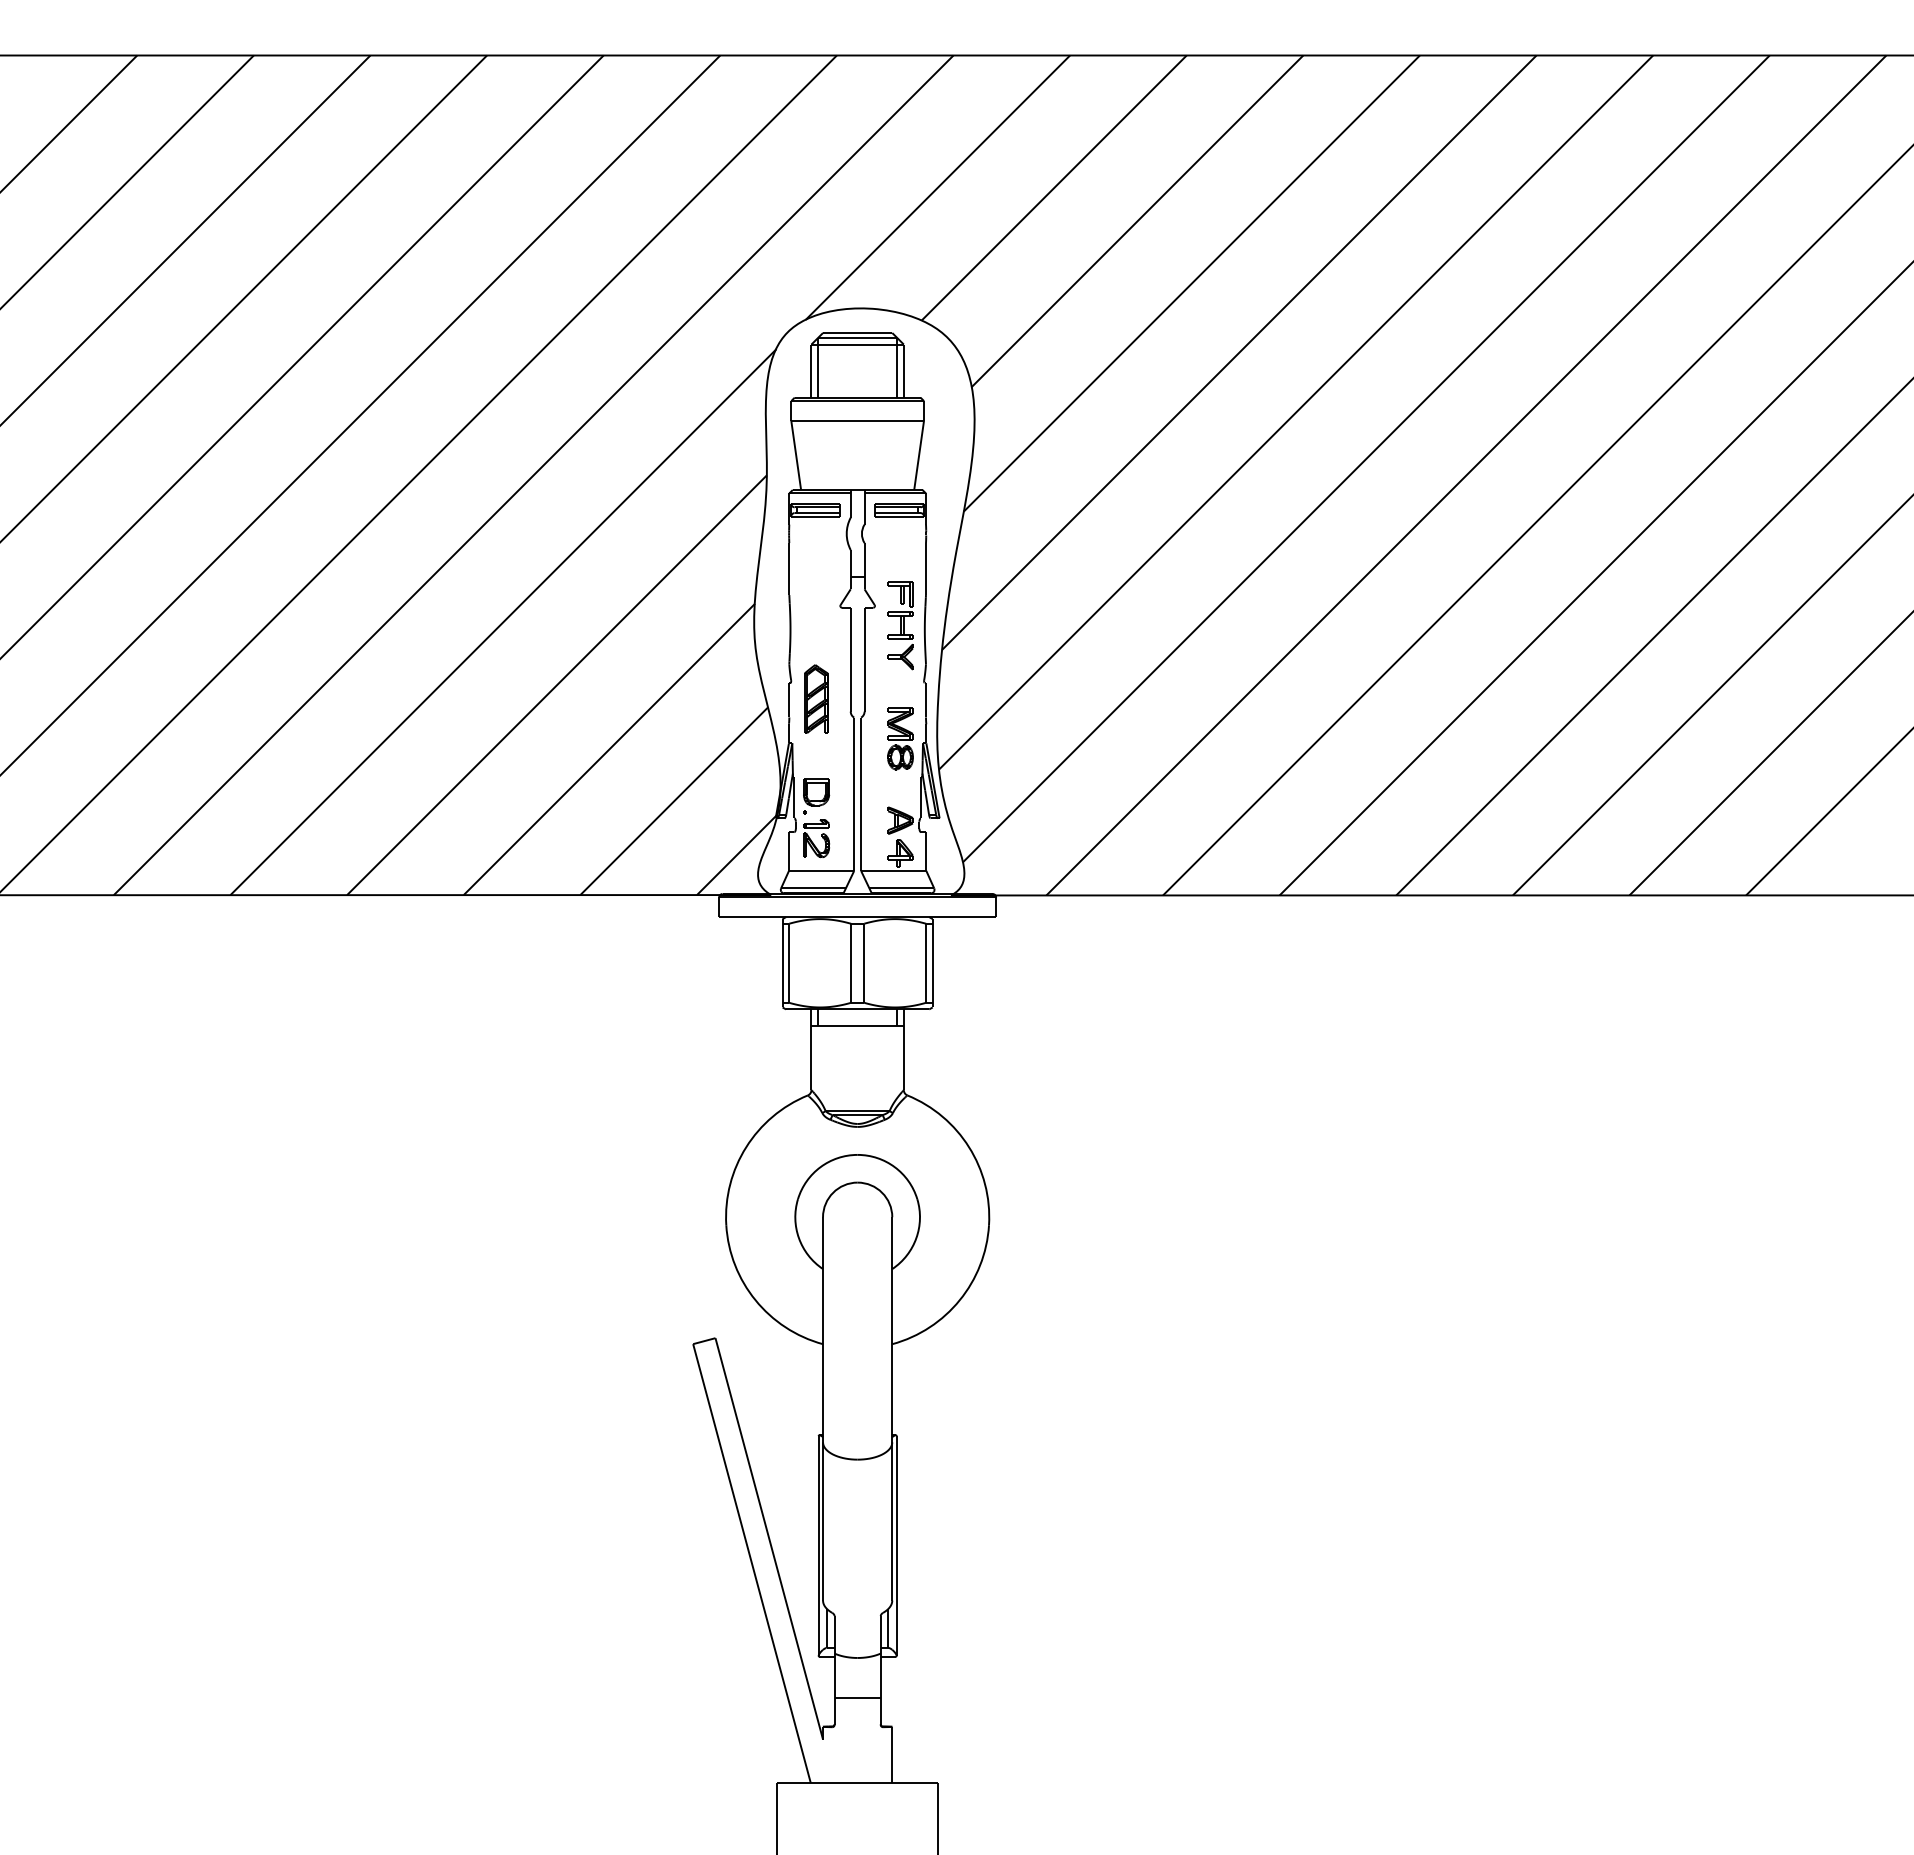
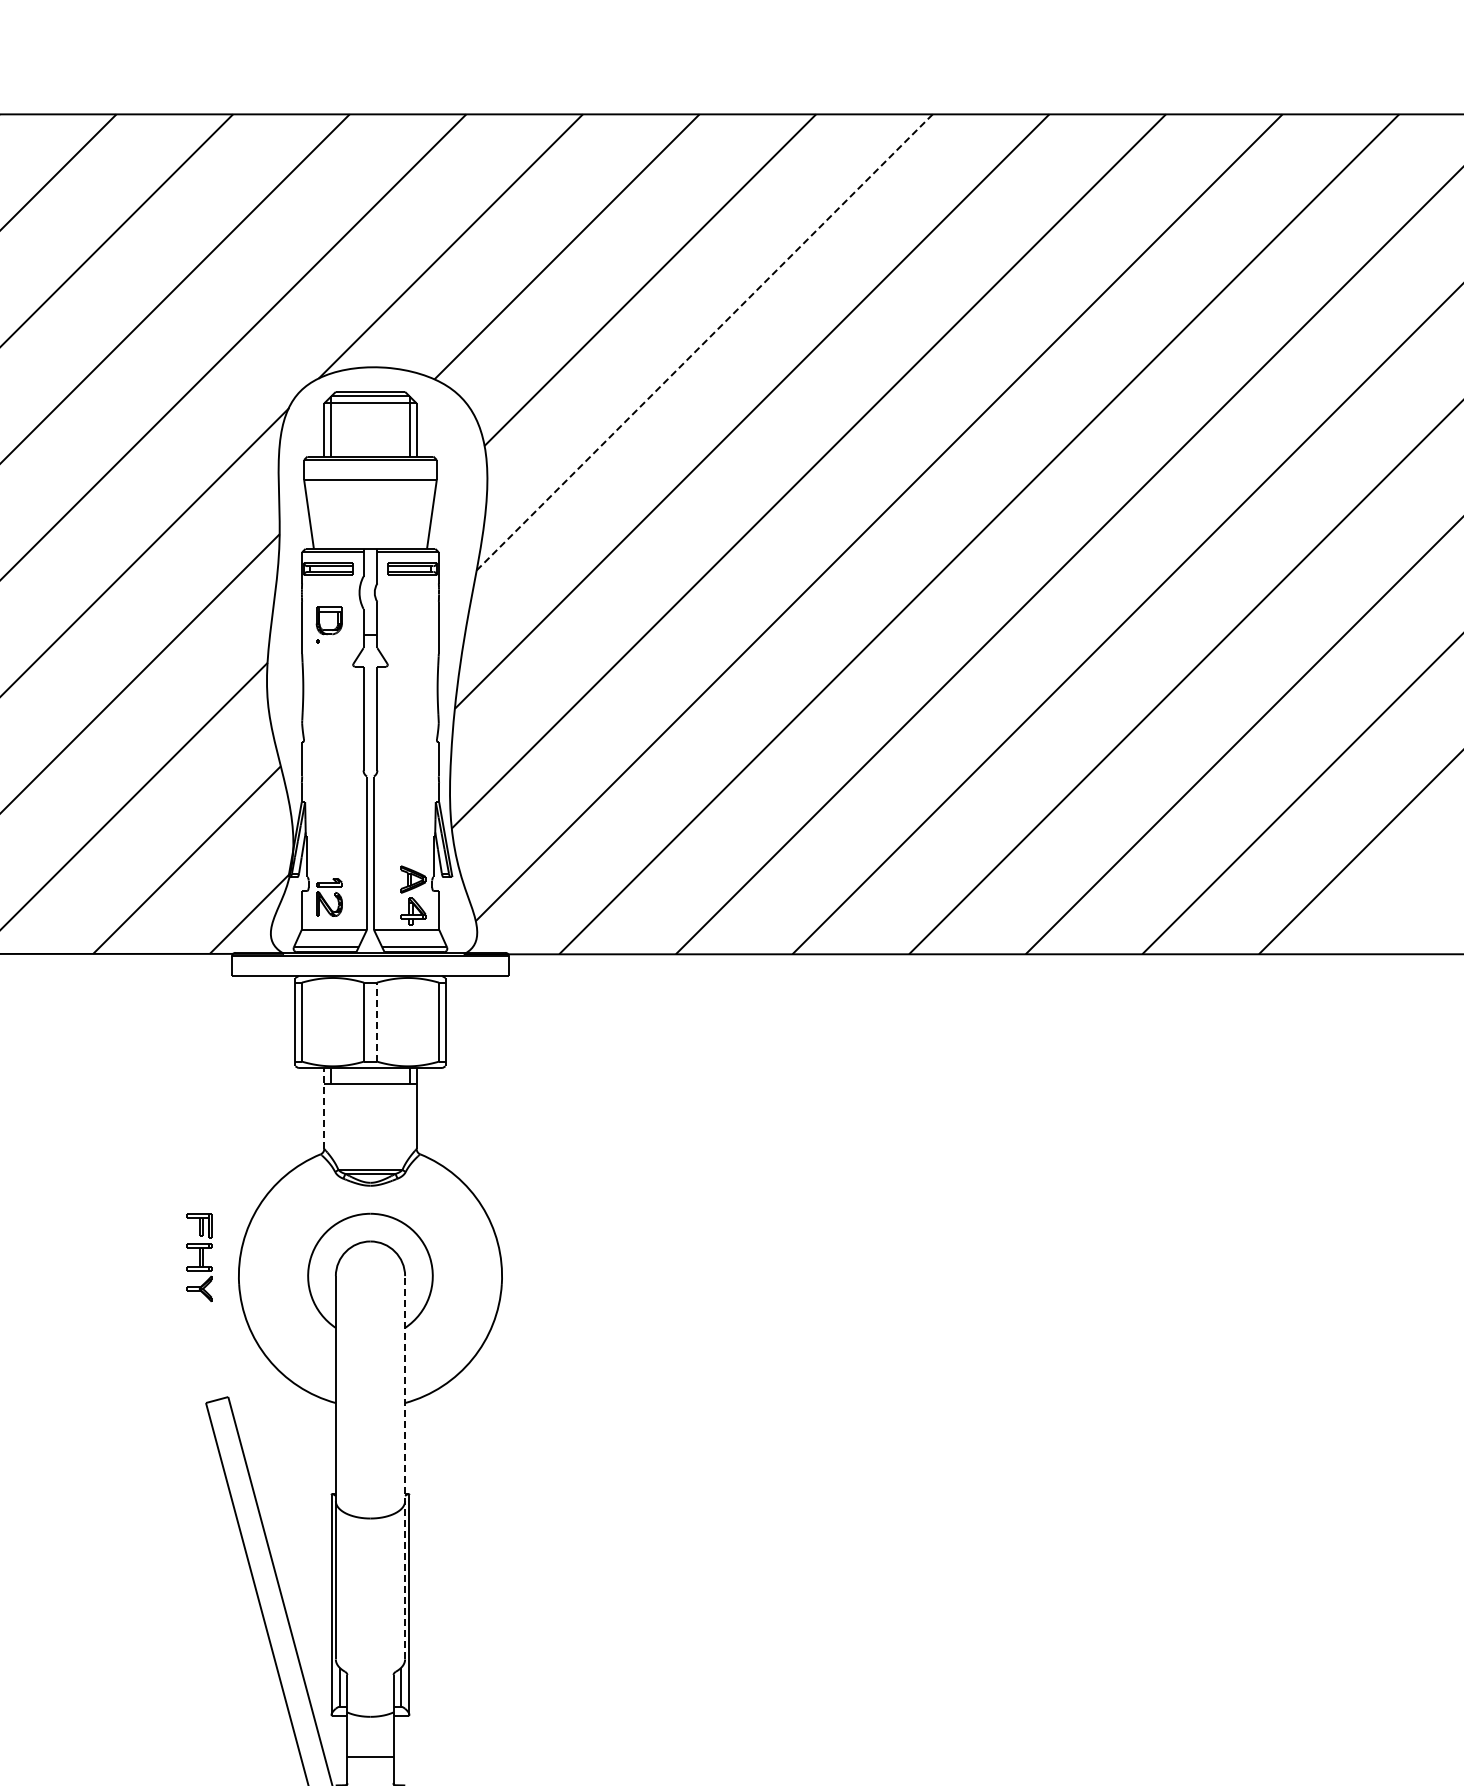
line: (1191, 283) -> (704, 342), solid -> dashed
part: (900, 625) -> (199, 1257), moved
part: (816, 698) -> (329, 757), removed
part: (900, 738) -> (413, 797), removed
part: (816, 796) -> (329, 625), moved
line: (864, 963) -> (377, 1022), solid -> dashed
line: (811, 1049) -> (324, 1108), solid -> dashed
line: (892, 1408) -> (405, 1467), solid -> dashed

